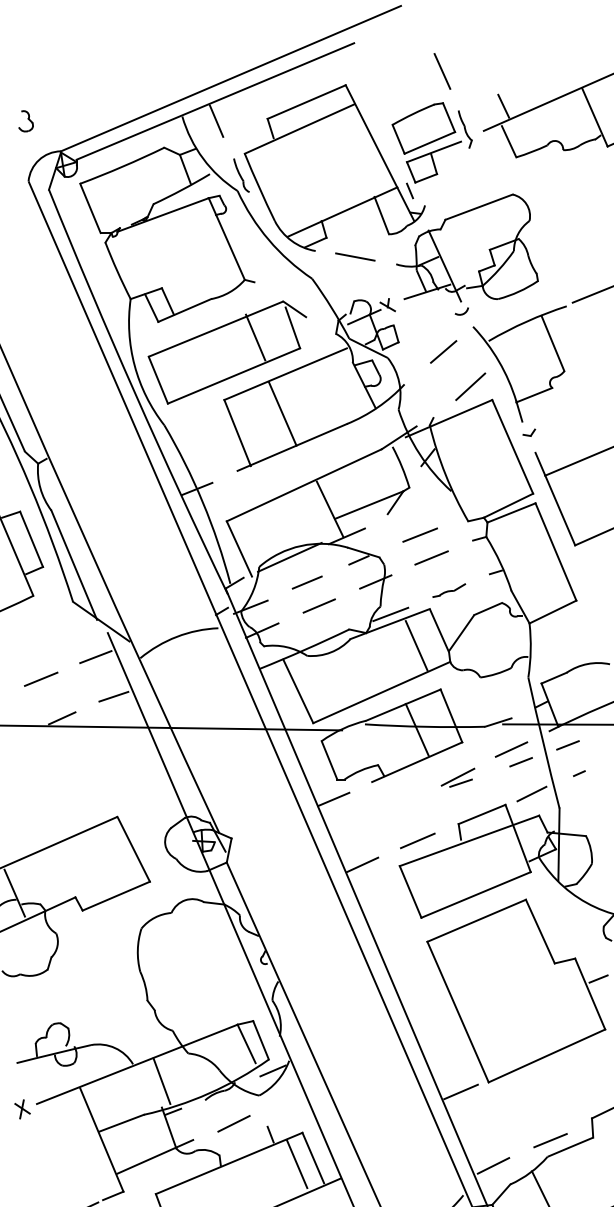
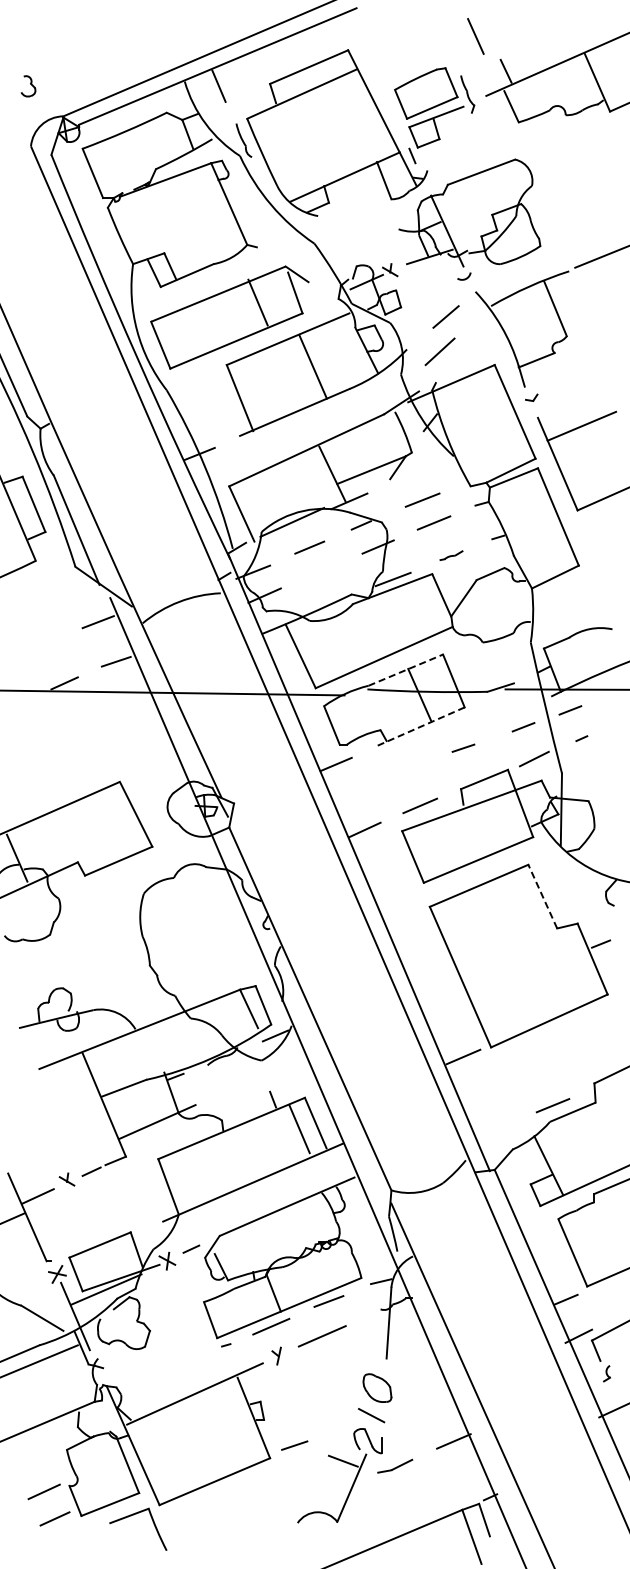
line: (442, 71) -> (475, 36), moved
line: (355, 256) -> (357, 221), removed
line: (470, 386) -> (439, 351), moved
line: (282, 413) -> (312, 366), moved
part: (449, 590) -> (451, 555), size x0.7
line: (319, 605) -> (321, 570), removed
line: (416, 645) -> (418, 610), removed
line: (41, 678) -> (43, 643), removed
line: (404, 704) -> (406, 669), solid -> dashed
line: (511, 749) -> (513, 714), removed
line: (417, 762) -> (419, 727), solid -> dashed
line: (458, 776) -> (460, 741), removed
line: (540, 931) -> (542, 896), solid -> dashed
line: (161, 1081) -> (163, 1046), removed
part: (22, 1109) -> (24, 1074), removed
line: (234, 1123) -> (236, 1088), removed
line: (493, 1165) -> (495, 1130), removed

